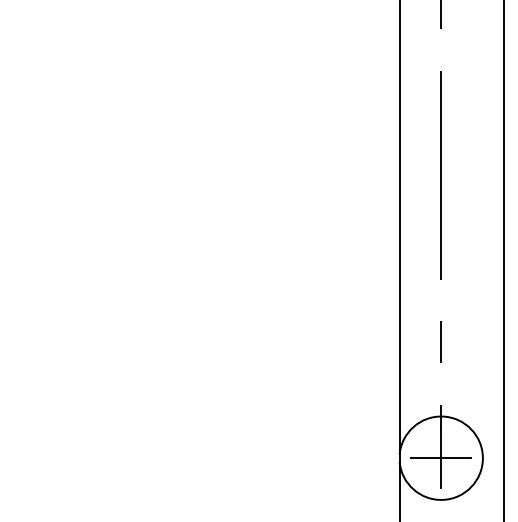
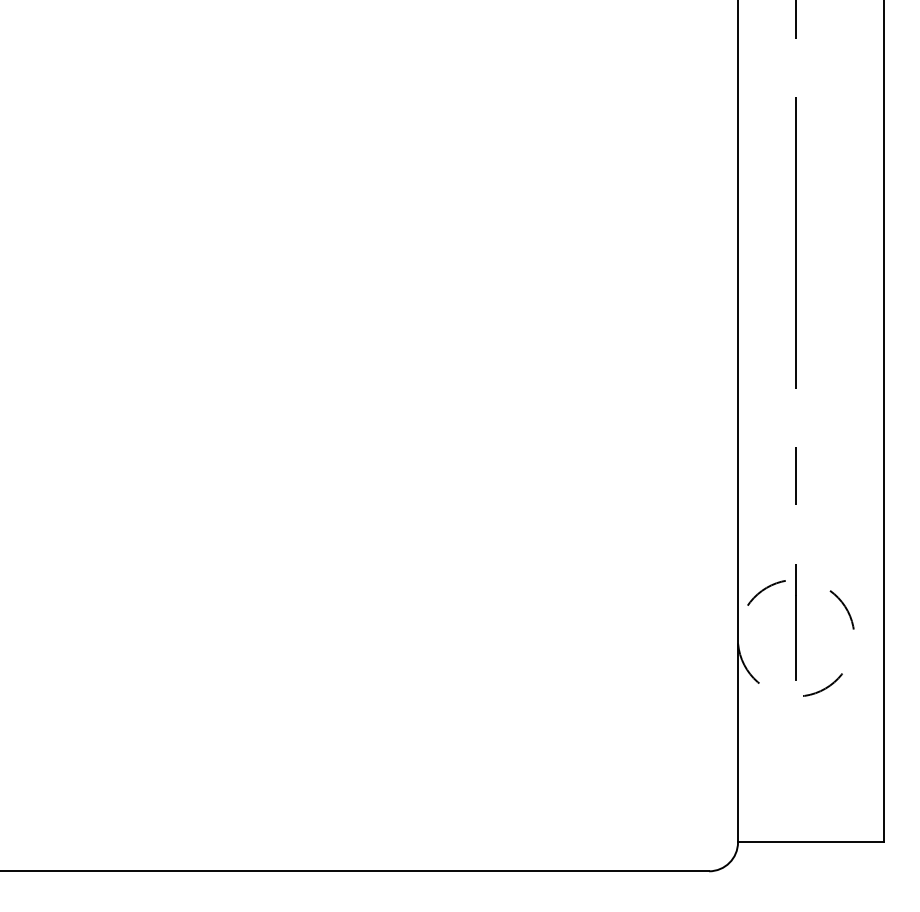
line: (441, 458) -> (796, 638), removed
arc: (482, 458) -> (854, 638), solid -> dashed

